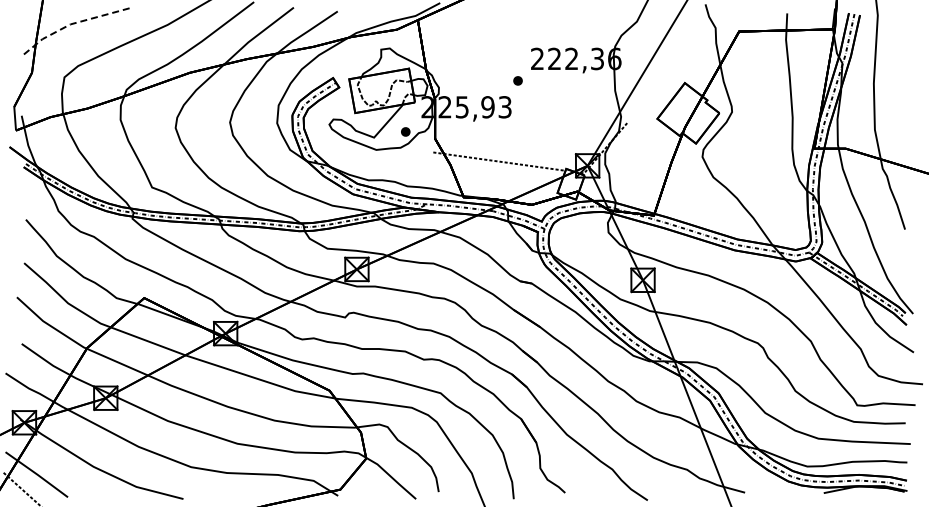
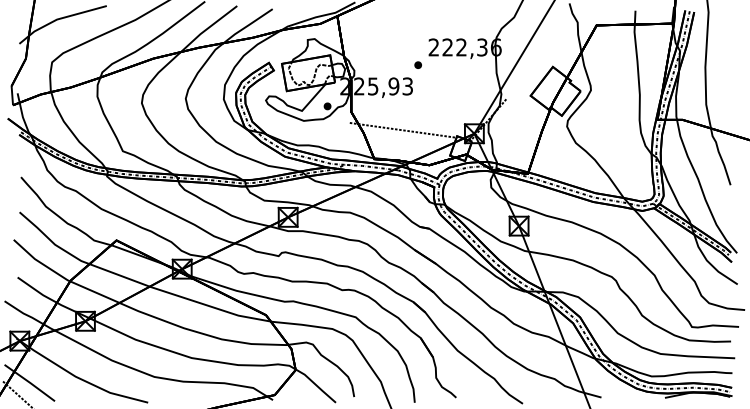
line: (73, 23) -> (59, 18), dashed -> solid

